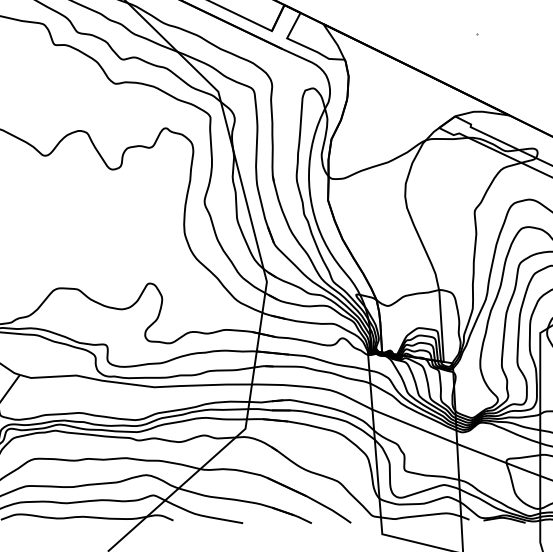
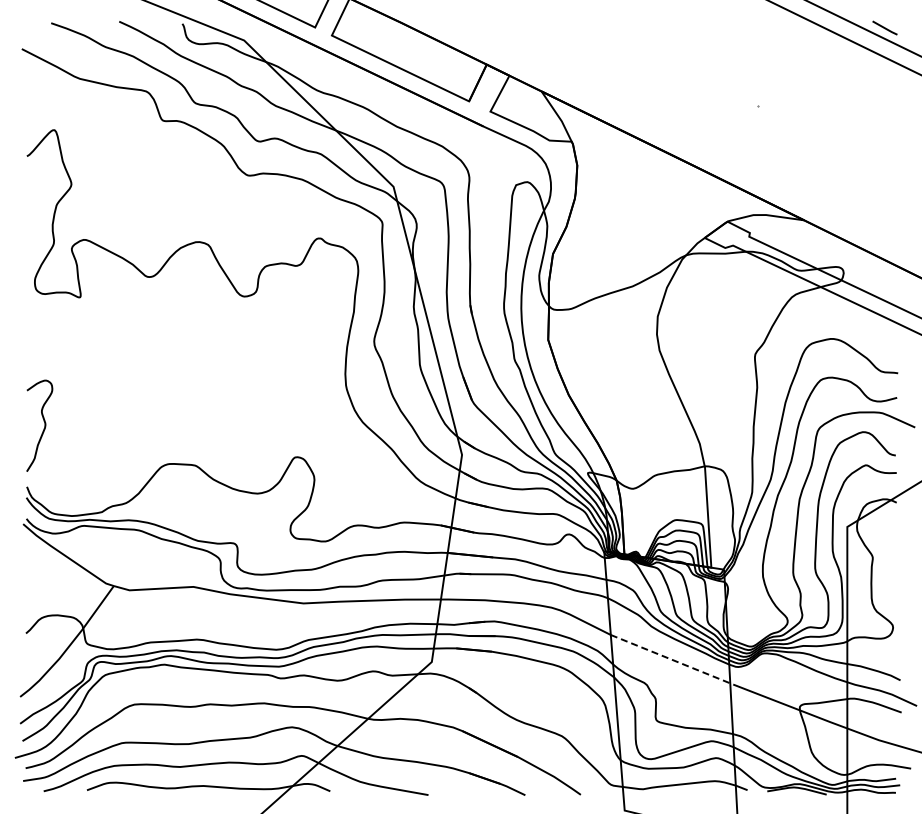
line: (416, 427) -> (672, 659), solid -> dashed

